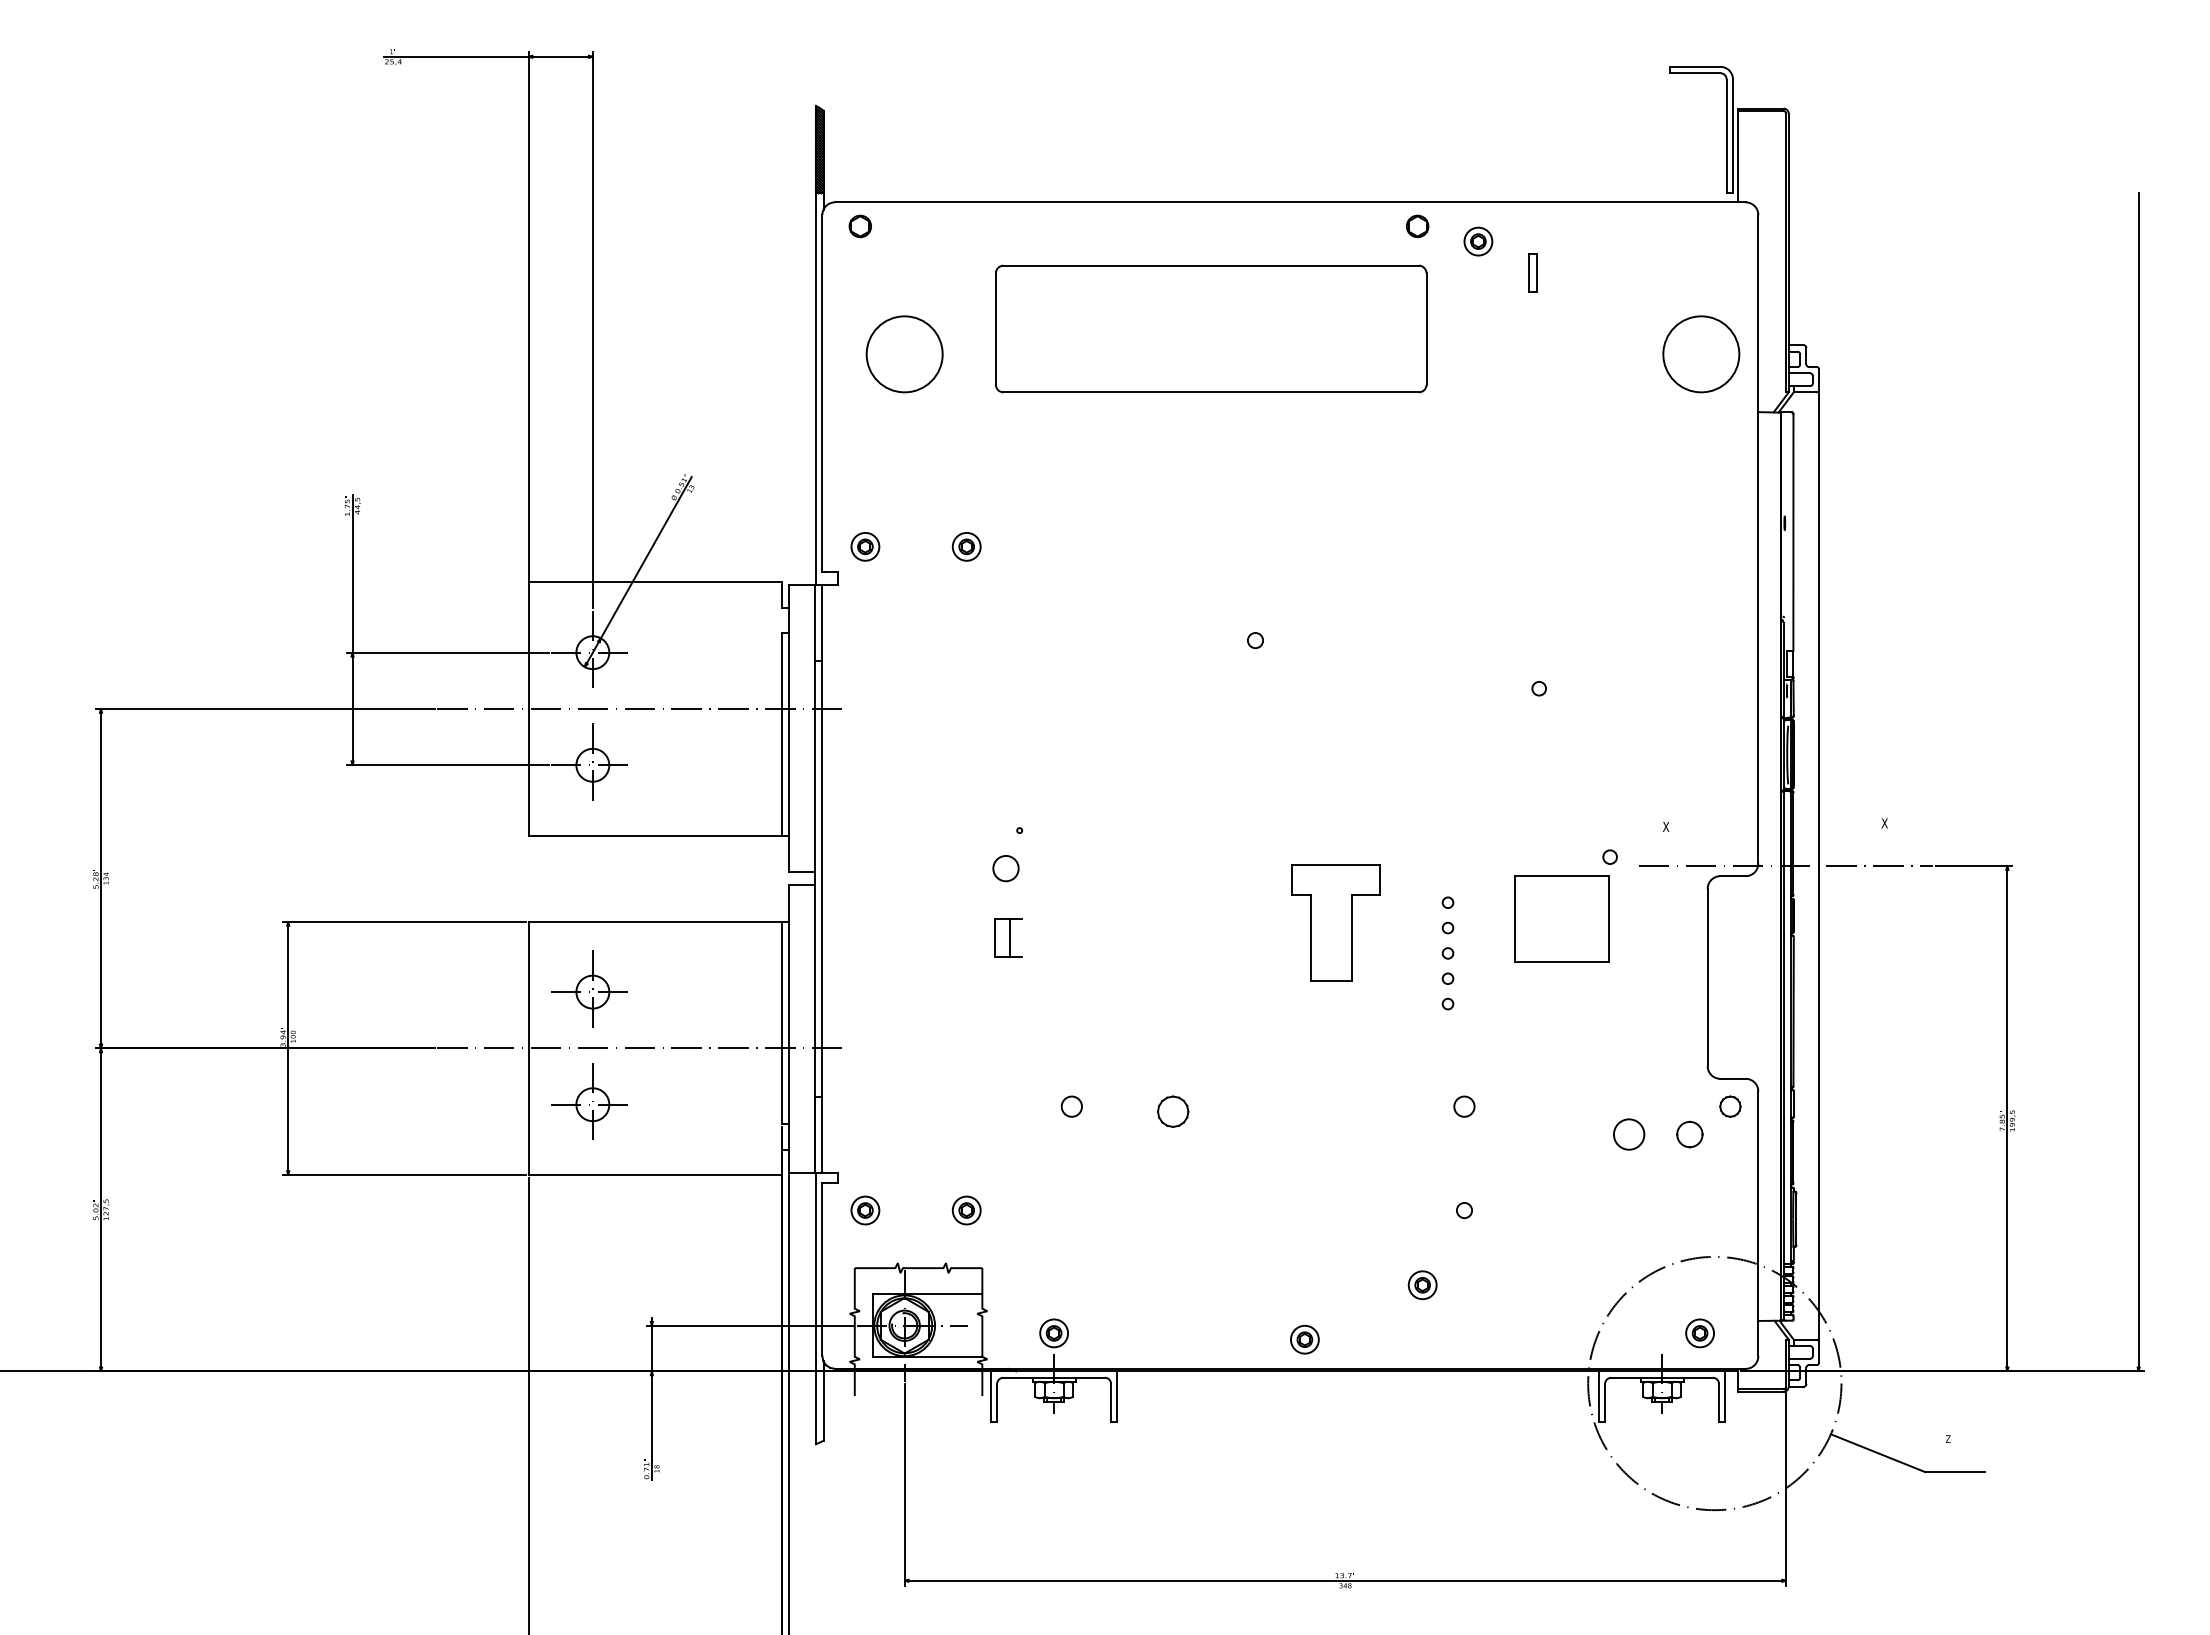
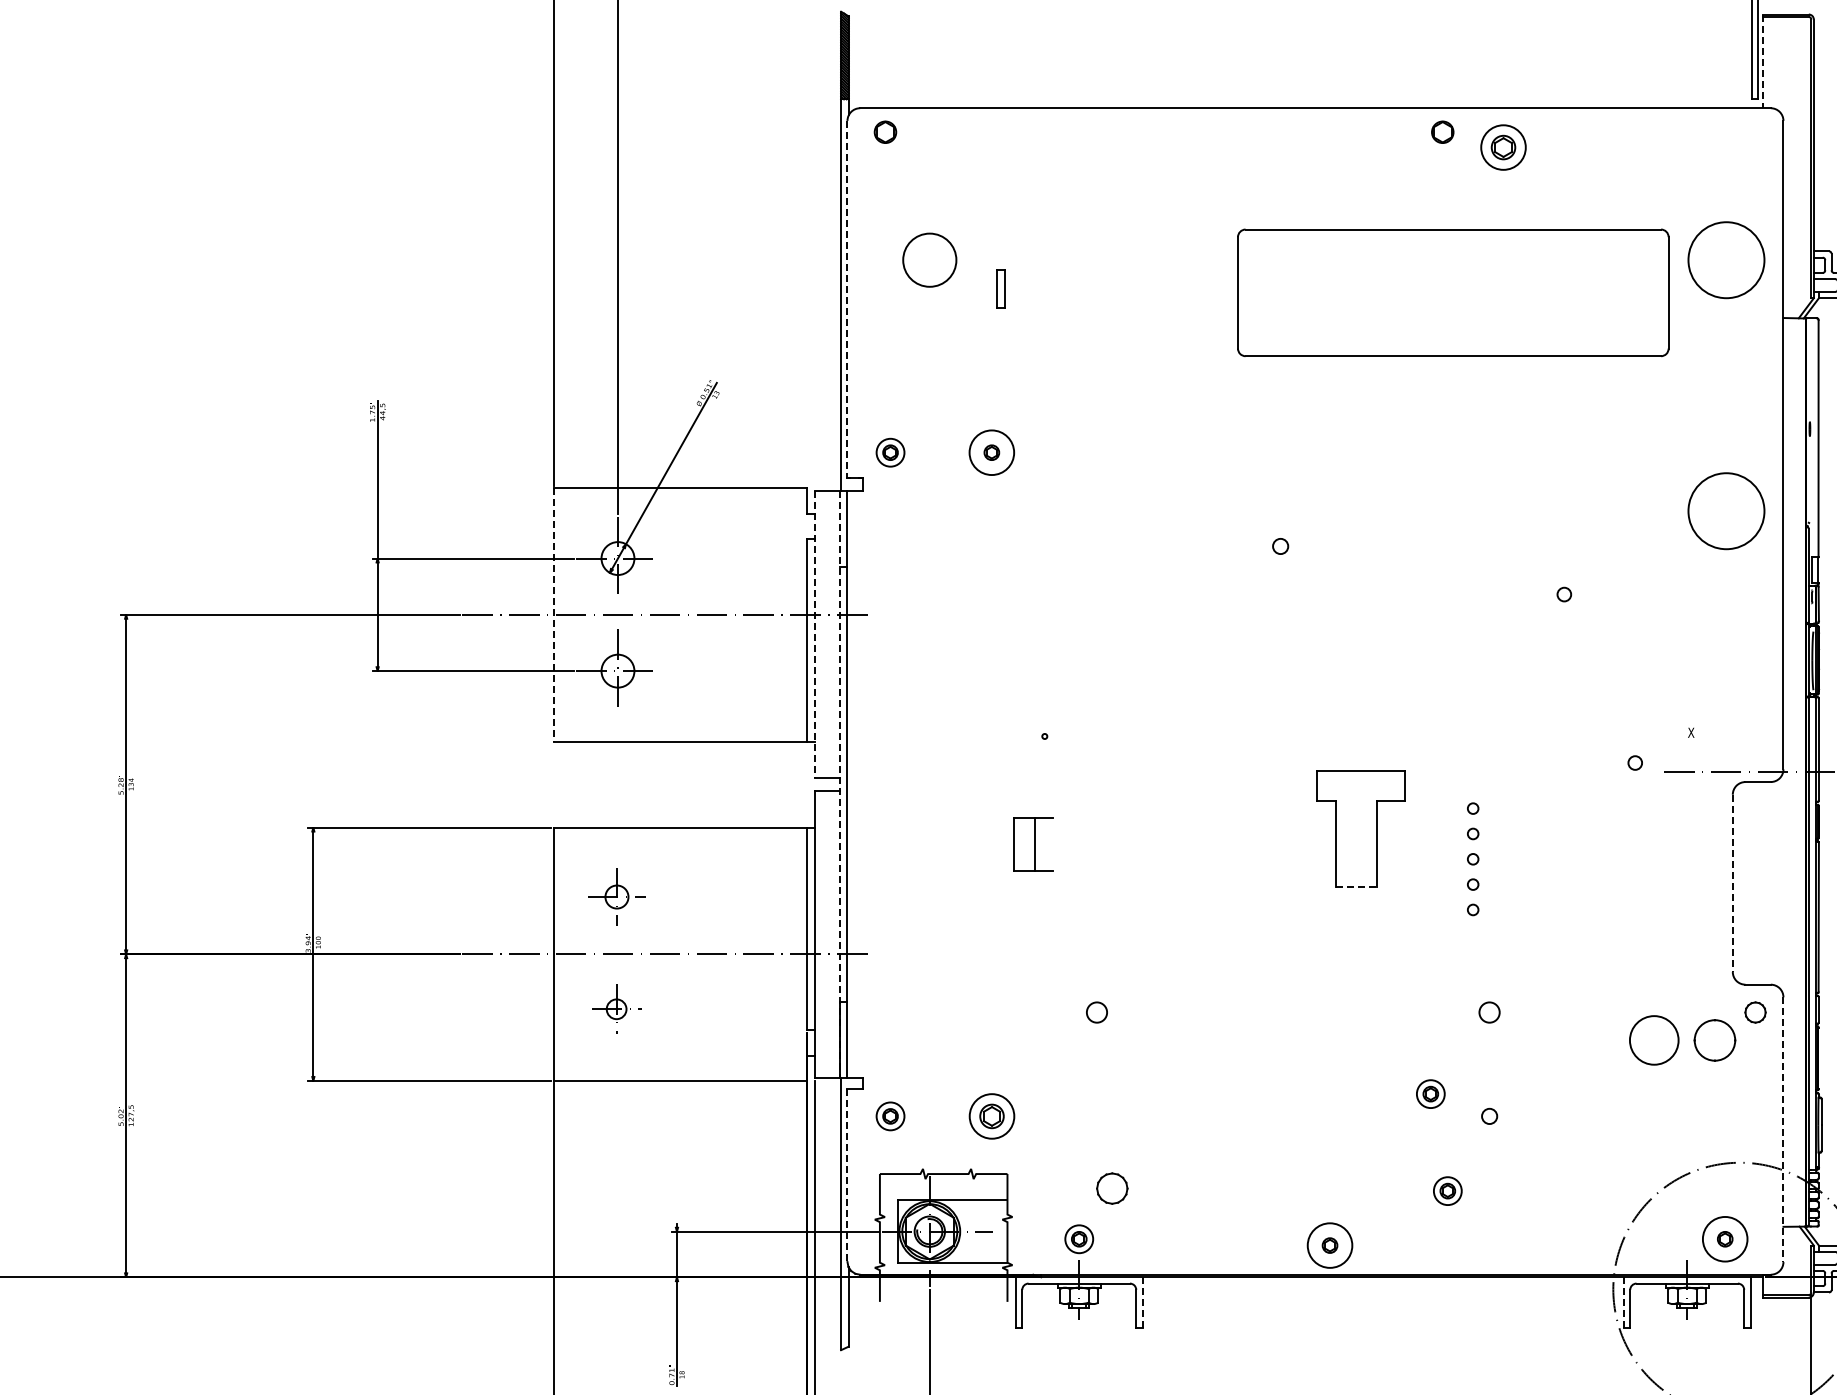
line: (1738, 155) -> (1763, 61), solid -> dashed
part: (1478, 241) -> (1503, 147), size x1.6
part: (1532, 272) -> (1000, 288), moved
part: (1211, 328) -> (1453, 292), moved
circle: (904, 354) -> (929, 260), size x0.7
line: (822, 393) -> (847, 299), solid -> dashed
circle: (966, 546) -> (991, 452), size x1.6
circle: (1701, 605) -> (1726, 511), added
line: (528, 708) -> (553, 614), solid -> dashed
line: (789, 728) -> (814, 634), solid -> dashed
circle: (1005, 868) -> (1030, 774), removed
line: (814, 878) -> (839, 784), solid -> dashed
part: (1561, 918) -> (1586, 824), removed
part: (1008, 937) -> (1033, 843), size x1.4
line: (1707, 977) -> (1732, 883), solid -> dashed
line: (1332, 981) -> (1357, 887), solid -> dashed
part: (589, 988) -> (614, 894), size x0.7
part: (589, 1101) -> (614, 1007), size x0.6
part: (1173, 1111) -> (1112, 1188), moved
circle: (1628, 1134) -> (1653, 1040), size x1.6
part: (1689, 1134) -> (1714, 1040), size x1.6
part: (1405, 1188) -> (1430, 1094), added
part: (966, 1210) -> (991, 1116), size x1.6
line: (1758, 1224) -> (1783, 1130), solid -> dashed
line: (822, 1269) -> (847, 1175), solid -> dashed
circle: (1700, 1333) -> (1725, 1239), size x1.6
circle: (1304, 1339) -> (1329, 1245), size x1.6
line: (1117, 1397) -> (1142, 1303), solid -> dashed
line: (1598, 1397) -> (1623, 1303), solid -> dashed

